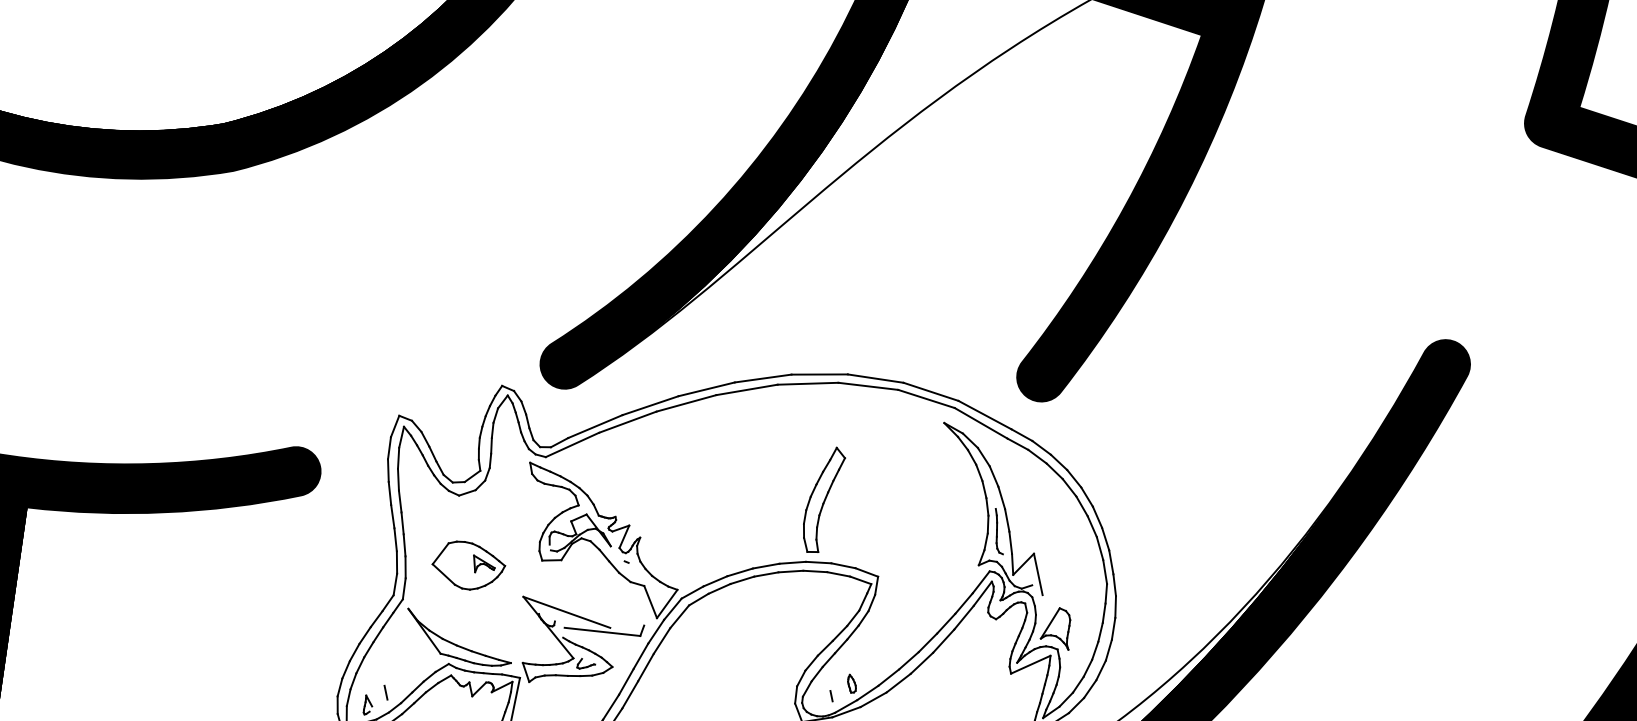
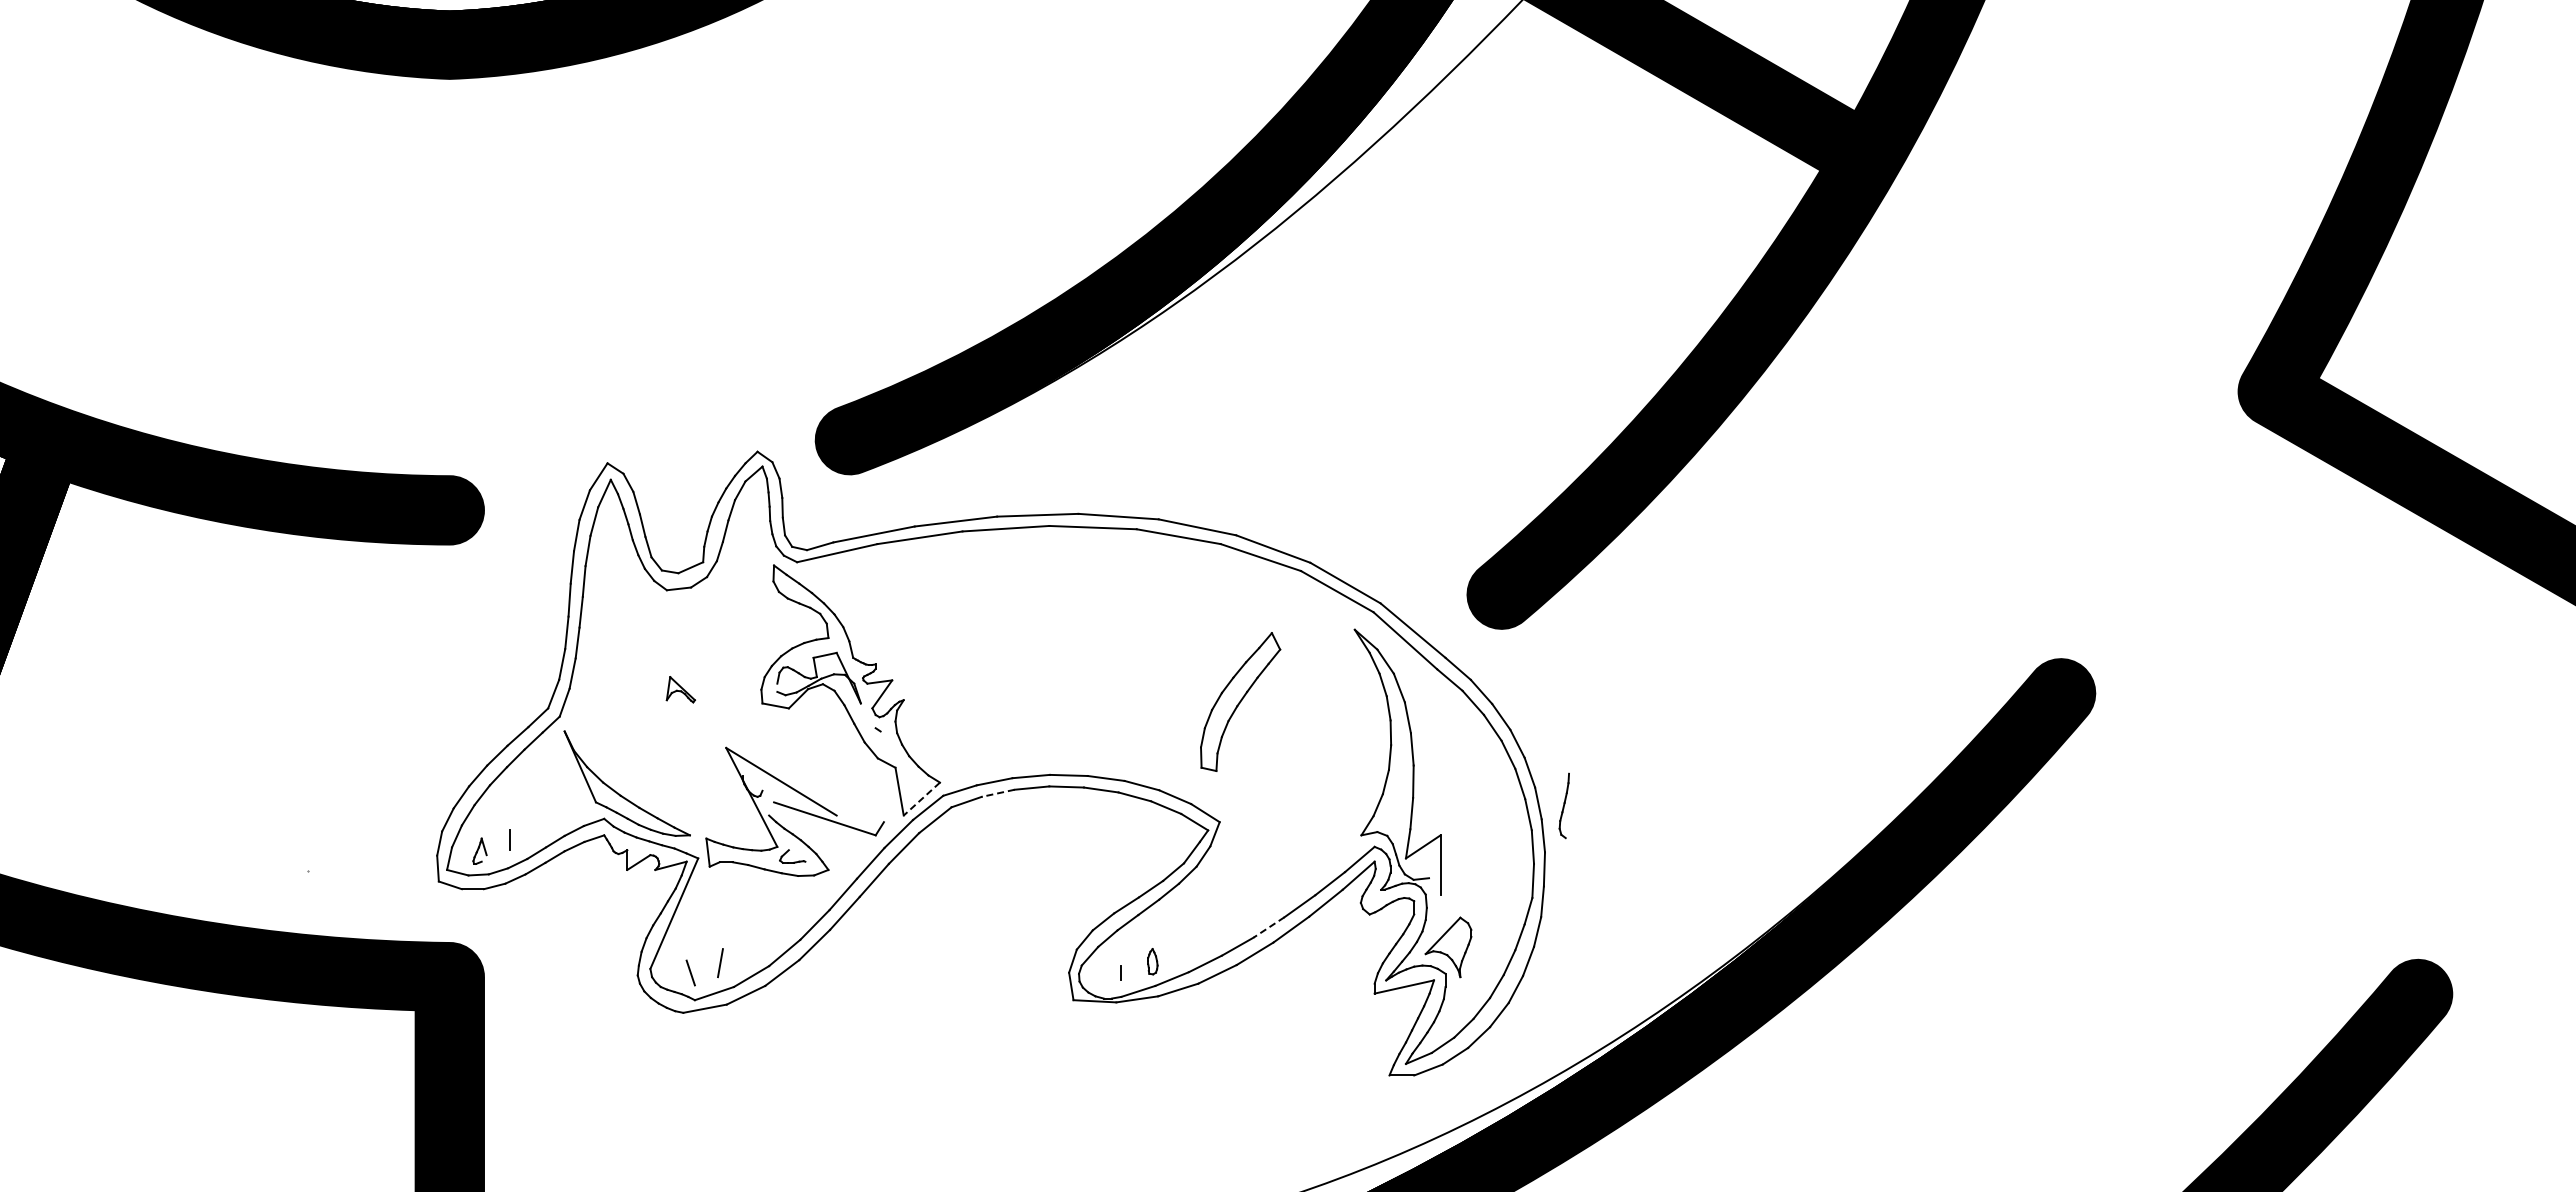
part: (824, 500) -> (1240, 701), moved
part: (996, 531) -> (1563, 805), moved
part: (468, 564) -> (659, 687), removed
line: (719, 588) -> (998, 793), solid -> dashed
line: (667, 604) -> (921, 799), solid -> dashed
line: (927, 643) -> (1268, 927), solid -> dashed

